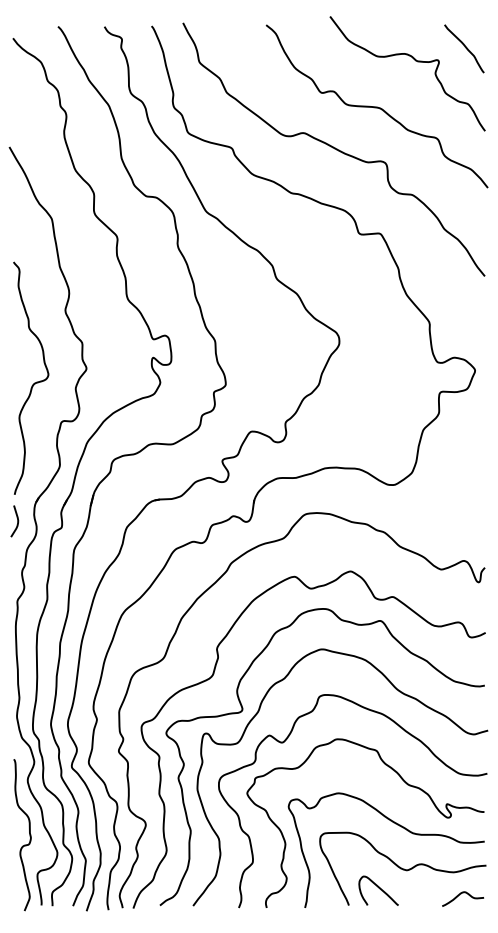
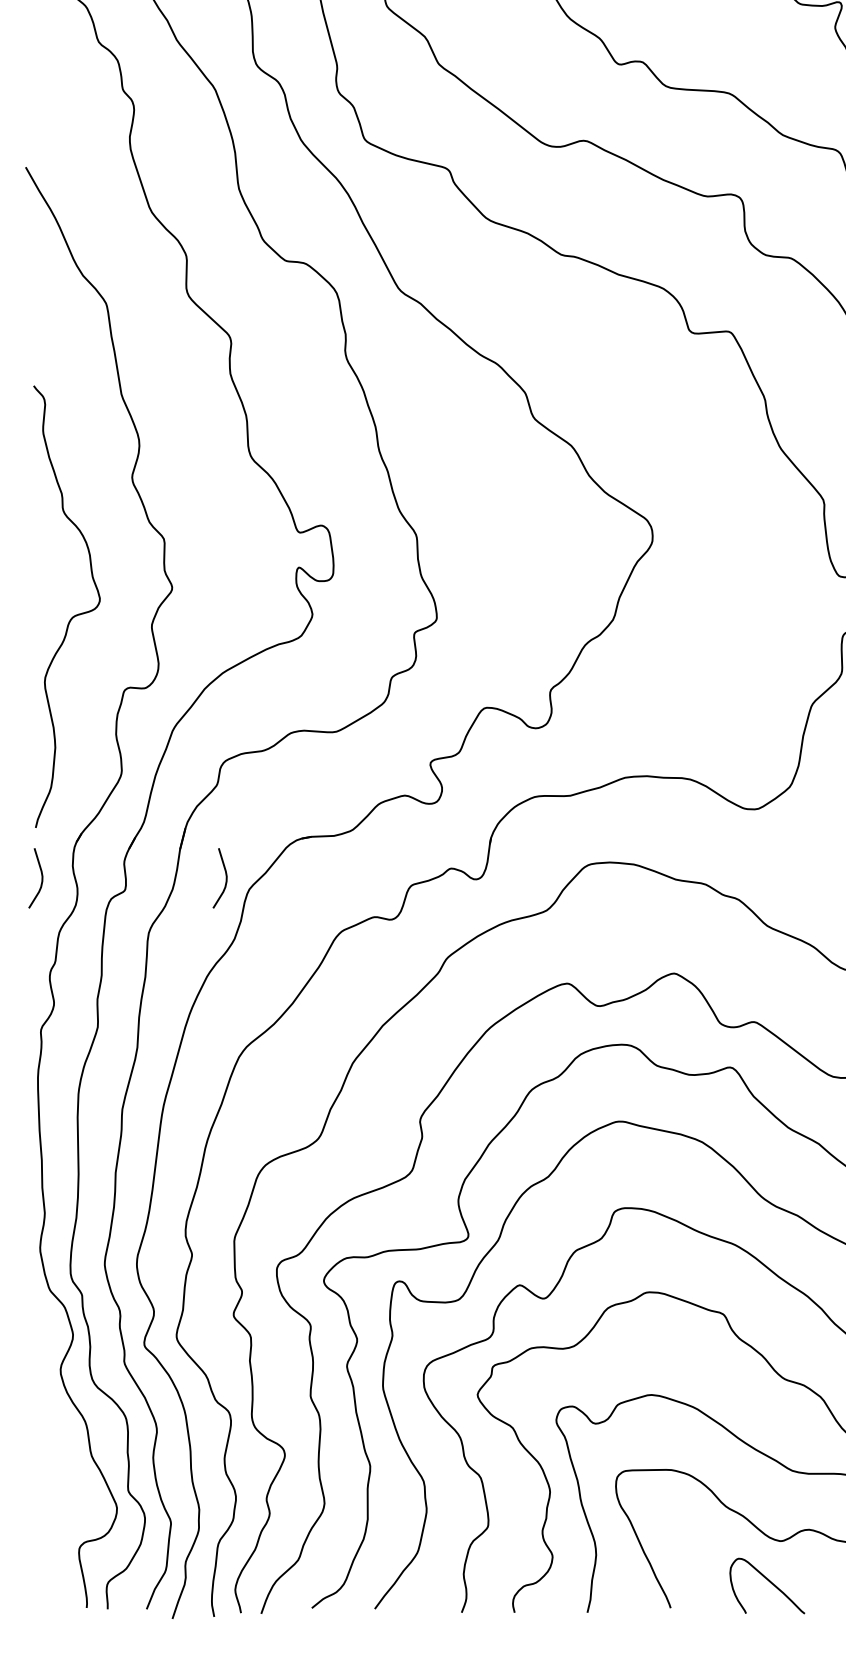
curve: (114, 521) -> (225, 878), added
curve: (29, 835) -> (63, 1475), removed
curve: (379, 889) -> (768, 1583), moved

